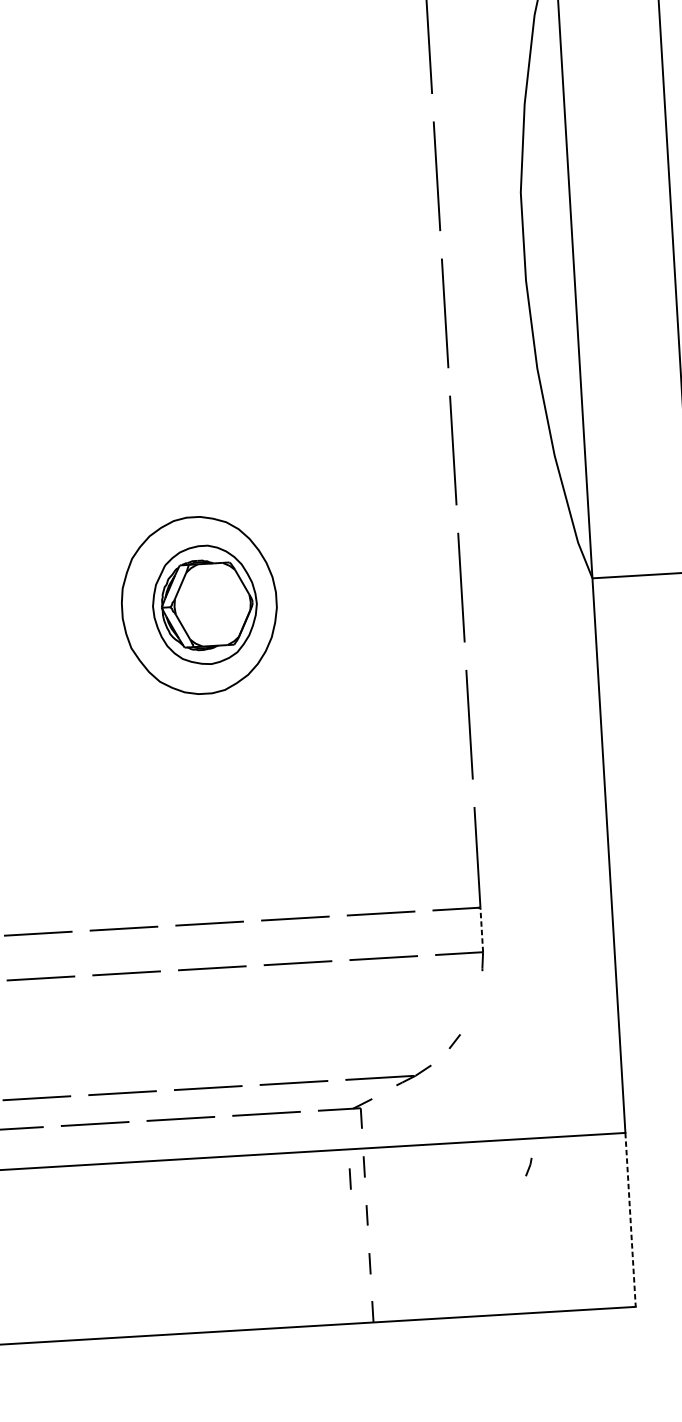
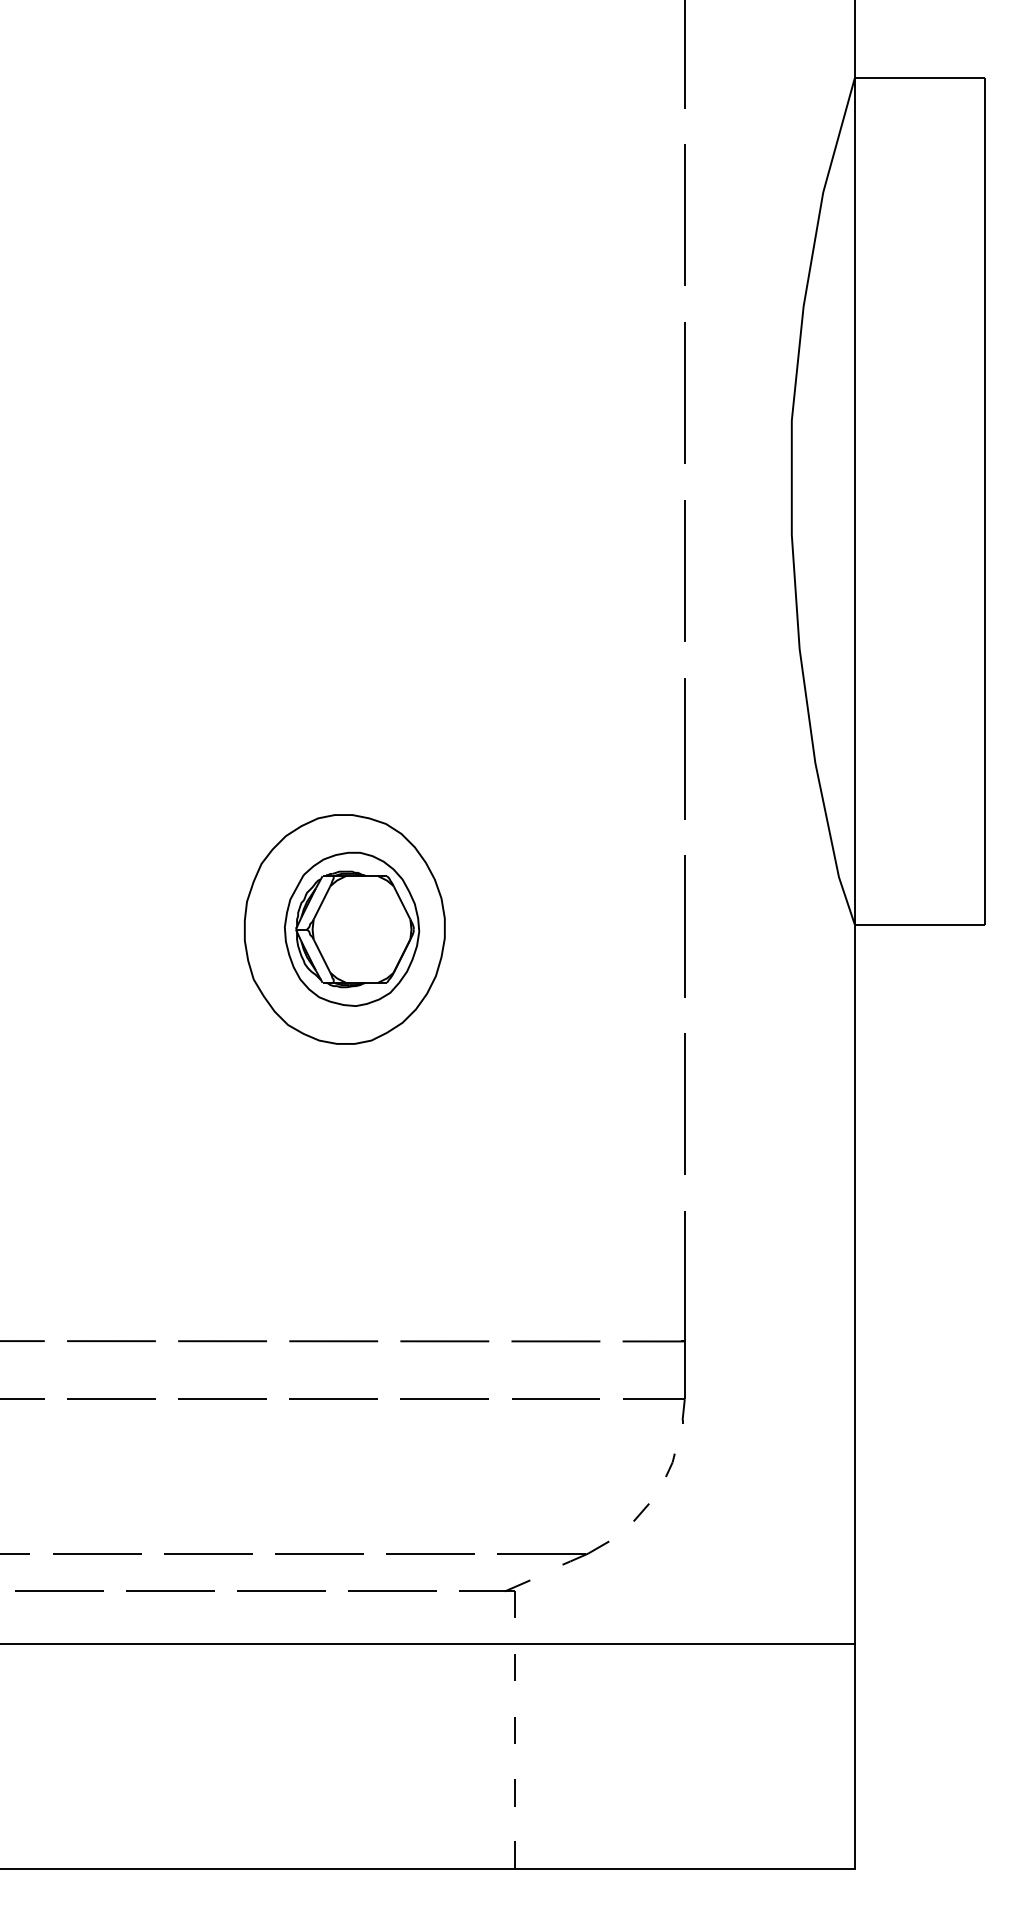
line: (481, 930) -> (684, 1370), dashed -> solid
part: (528, 1167) -> (670, 1465), moved
line: (350, 1178) -> (495, 1681), removed
line: (630, 1219) -> (854, 1756), dashed -> solid

